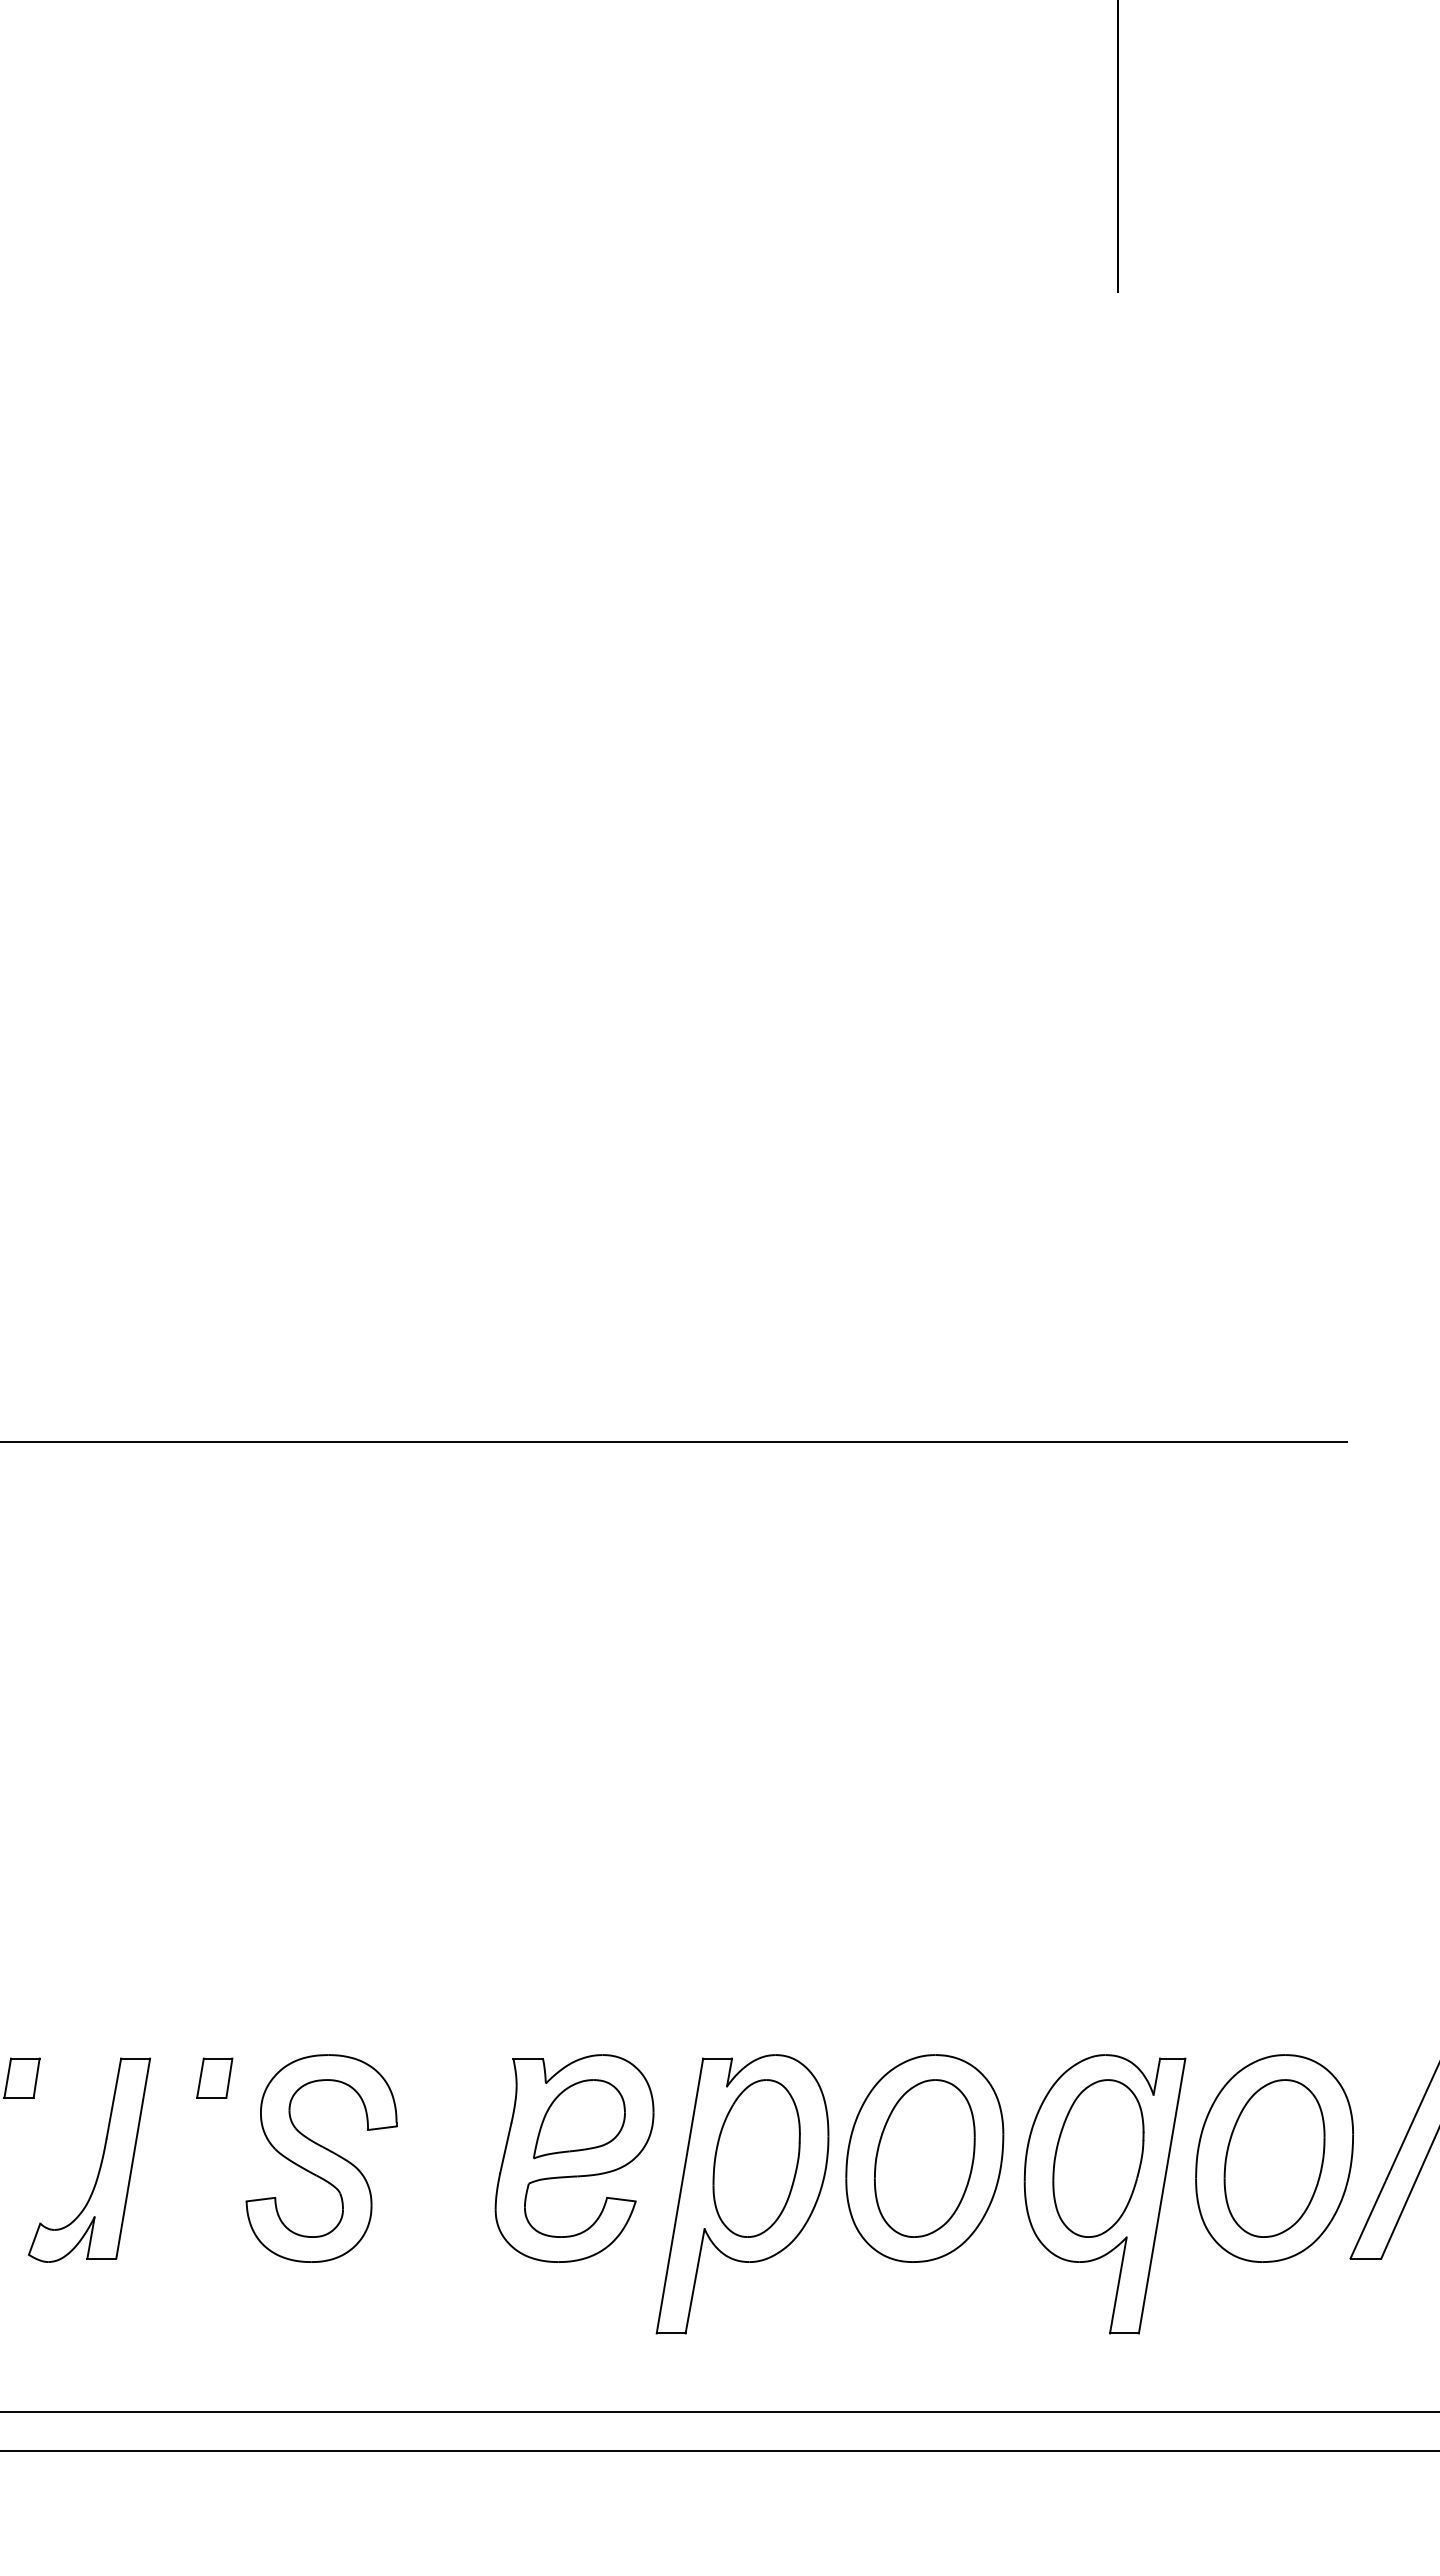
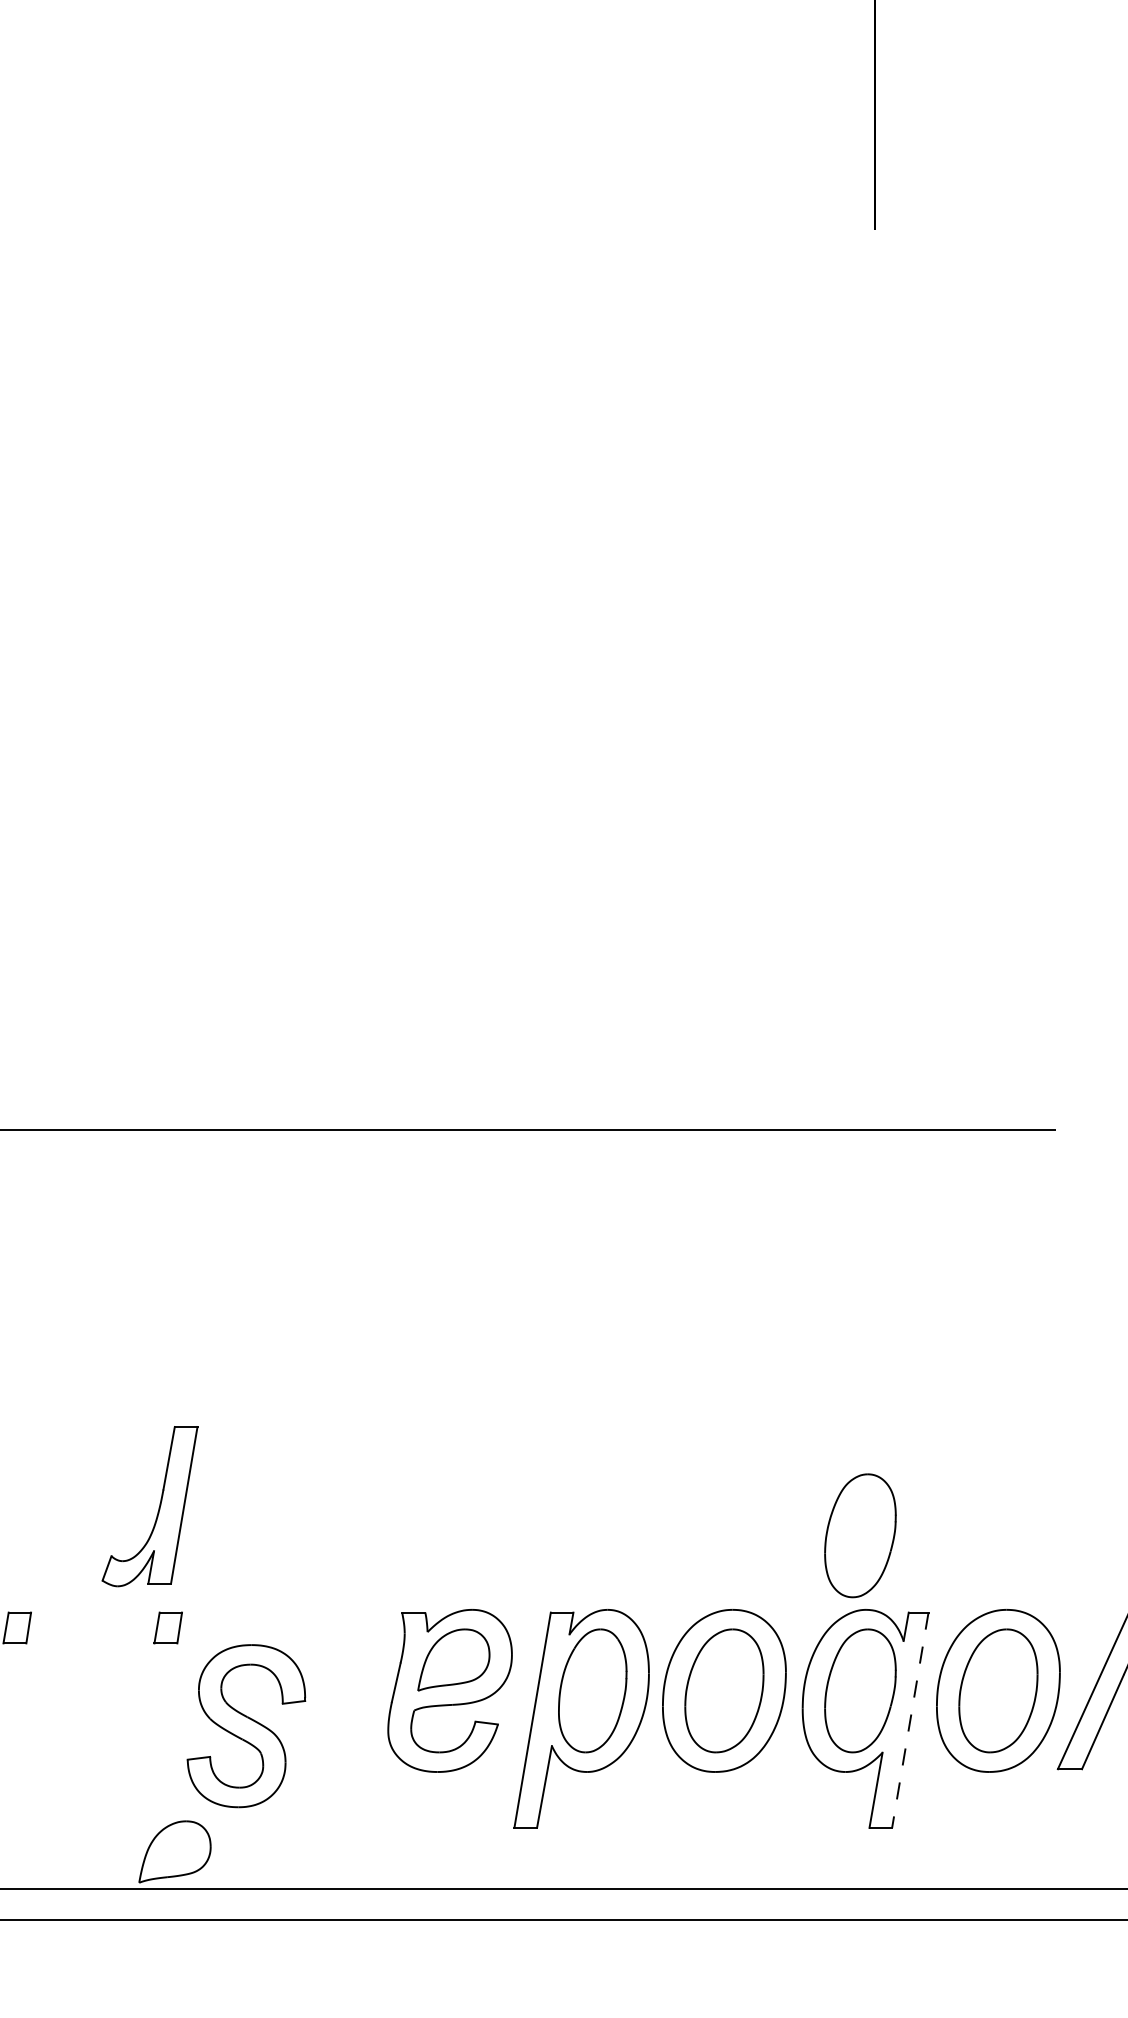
part: (1098, 1960) -> (860, 1535), added
part: (321, 2158) -> (246, 1726), moved
part: (100, 2162) -> (158, 1508), moved
line: (1162, 2196) -> (910, 1720), solid -> dashed
part: (223, 2364) -> (175, 1852), added

